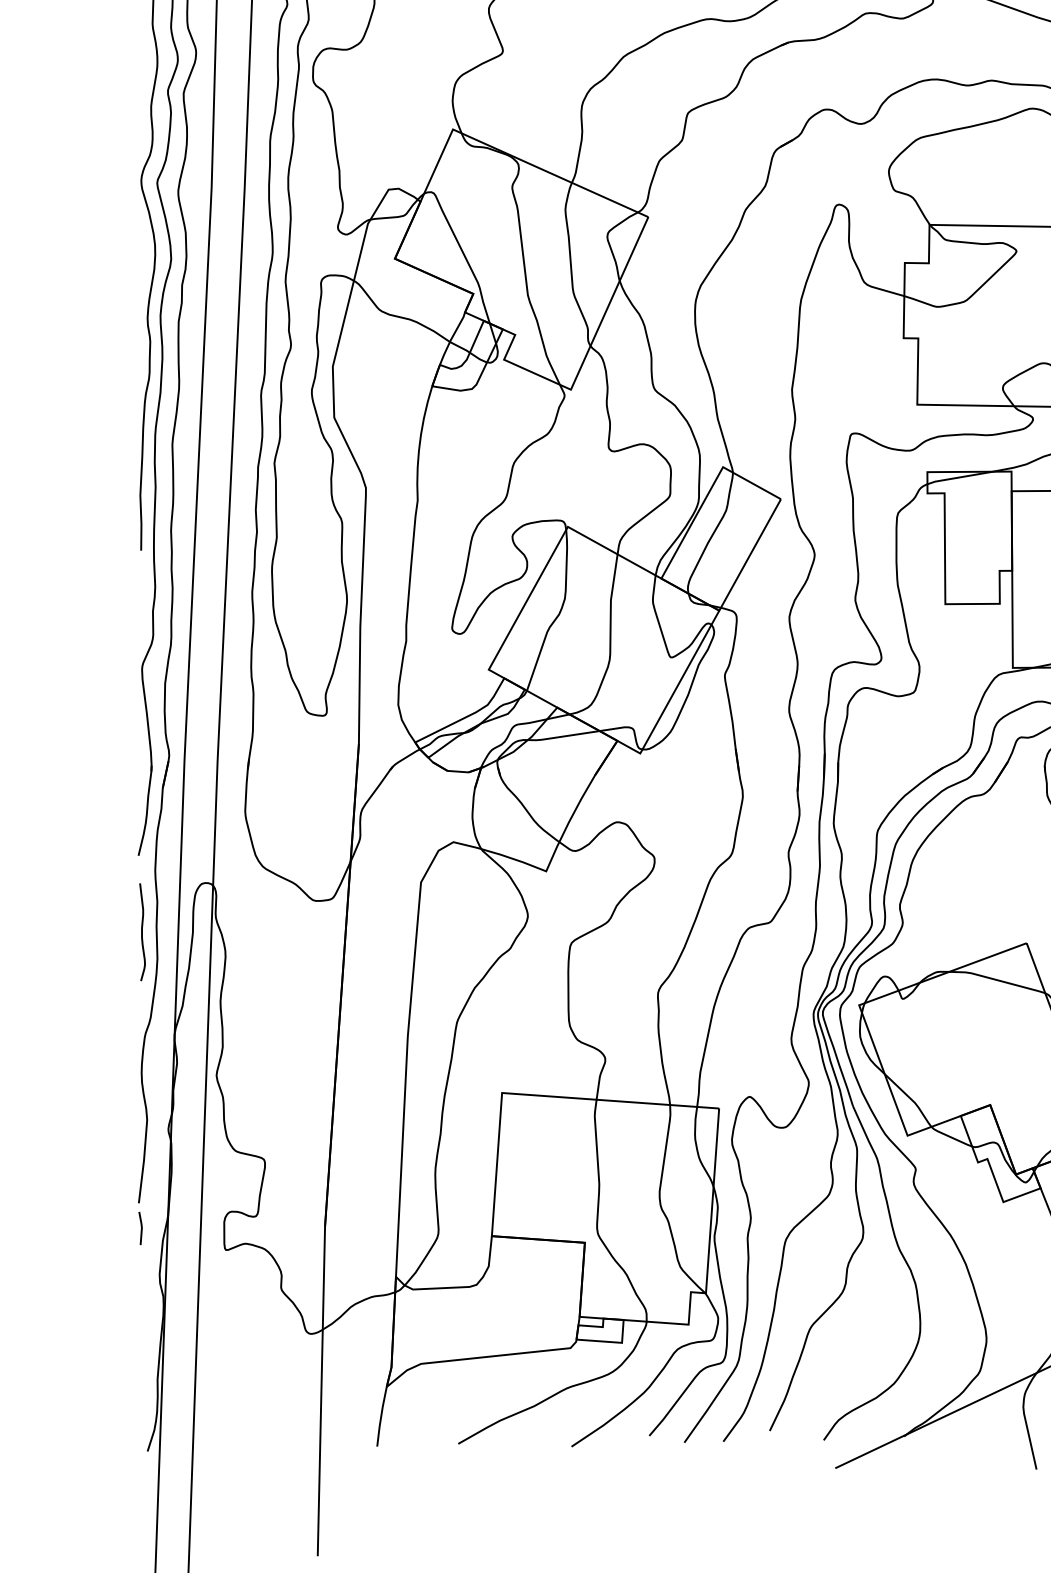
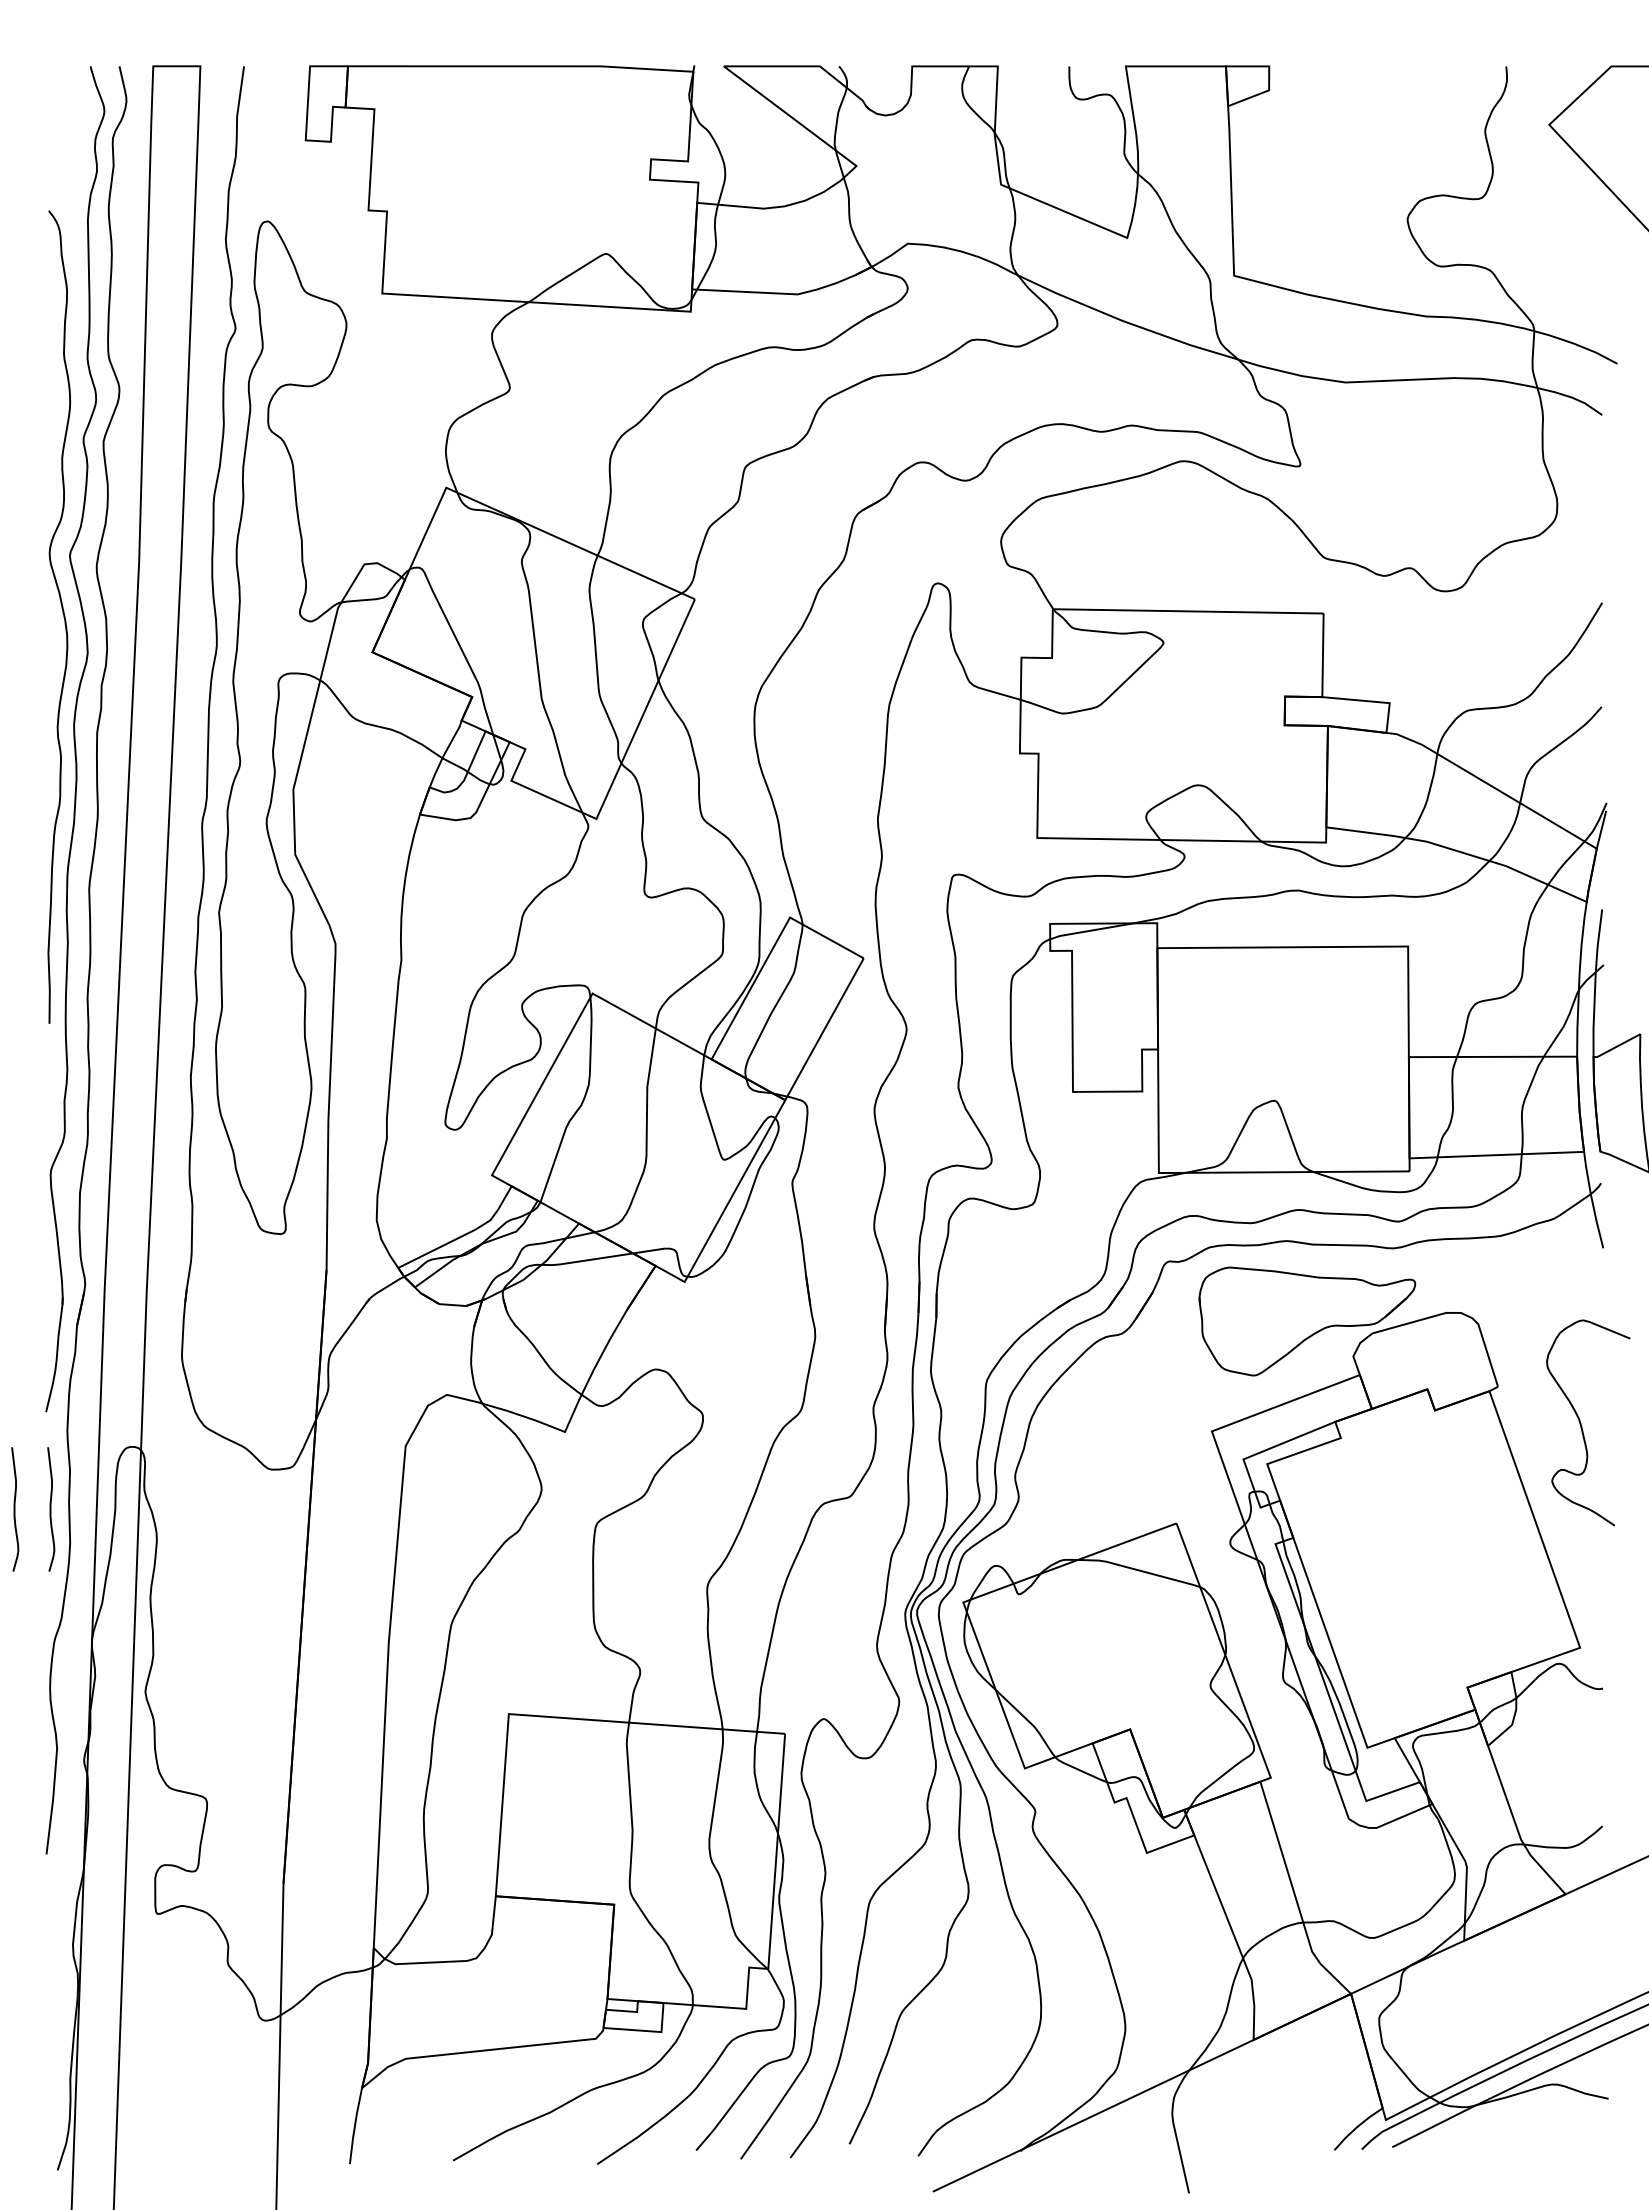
curve: (114, 932) -> (15, 1509), added
line: (141, 1228) -> (49, 1886), removed

